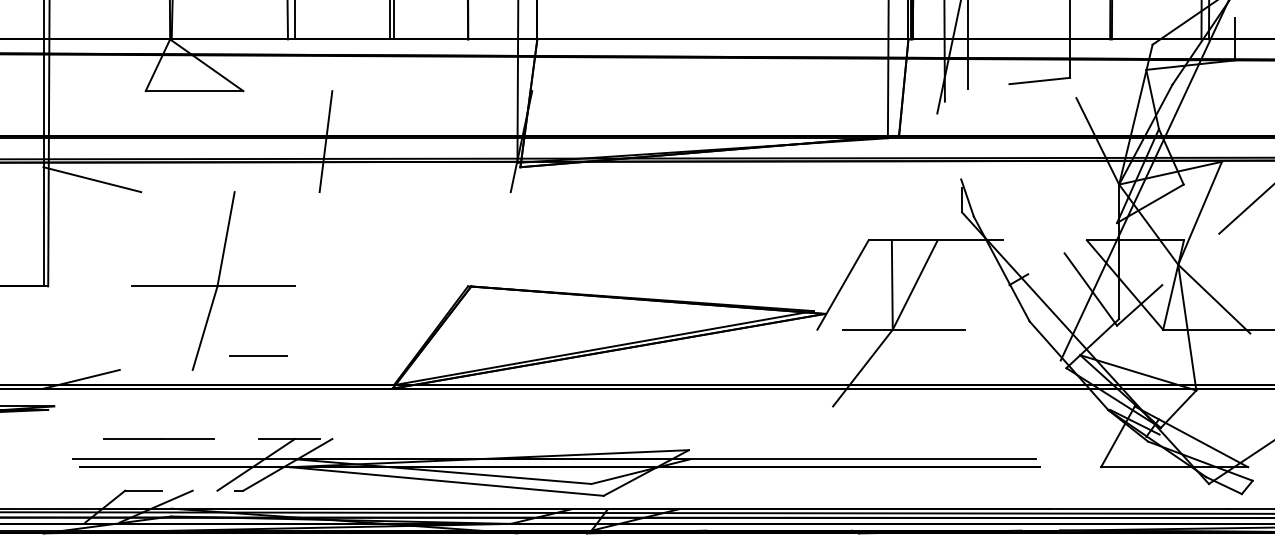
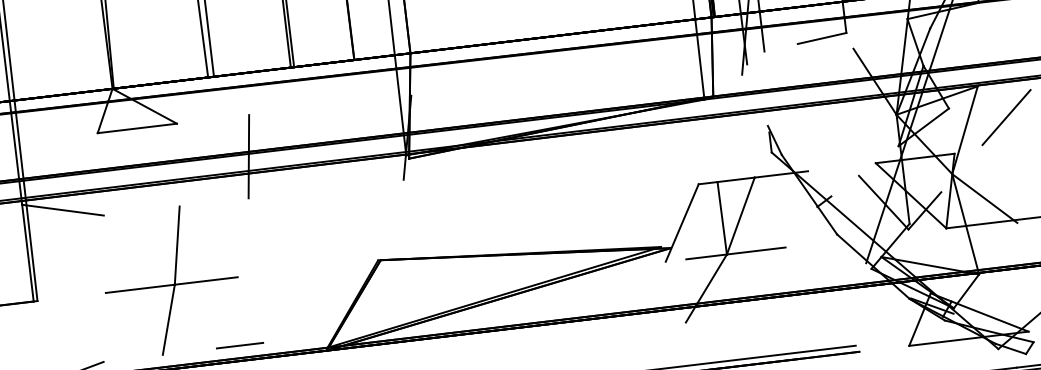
line: (258, 355) -> (239, 345), moved

